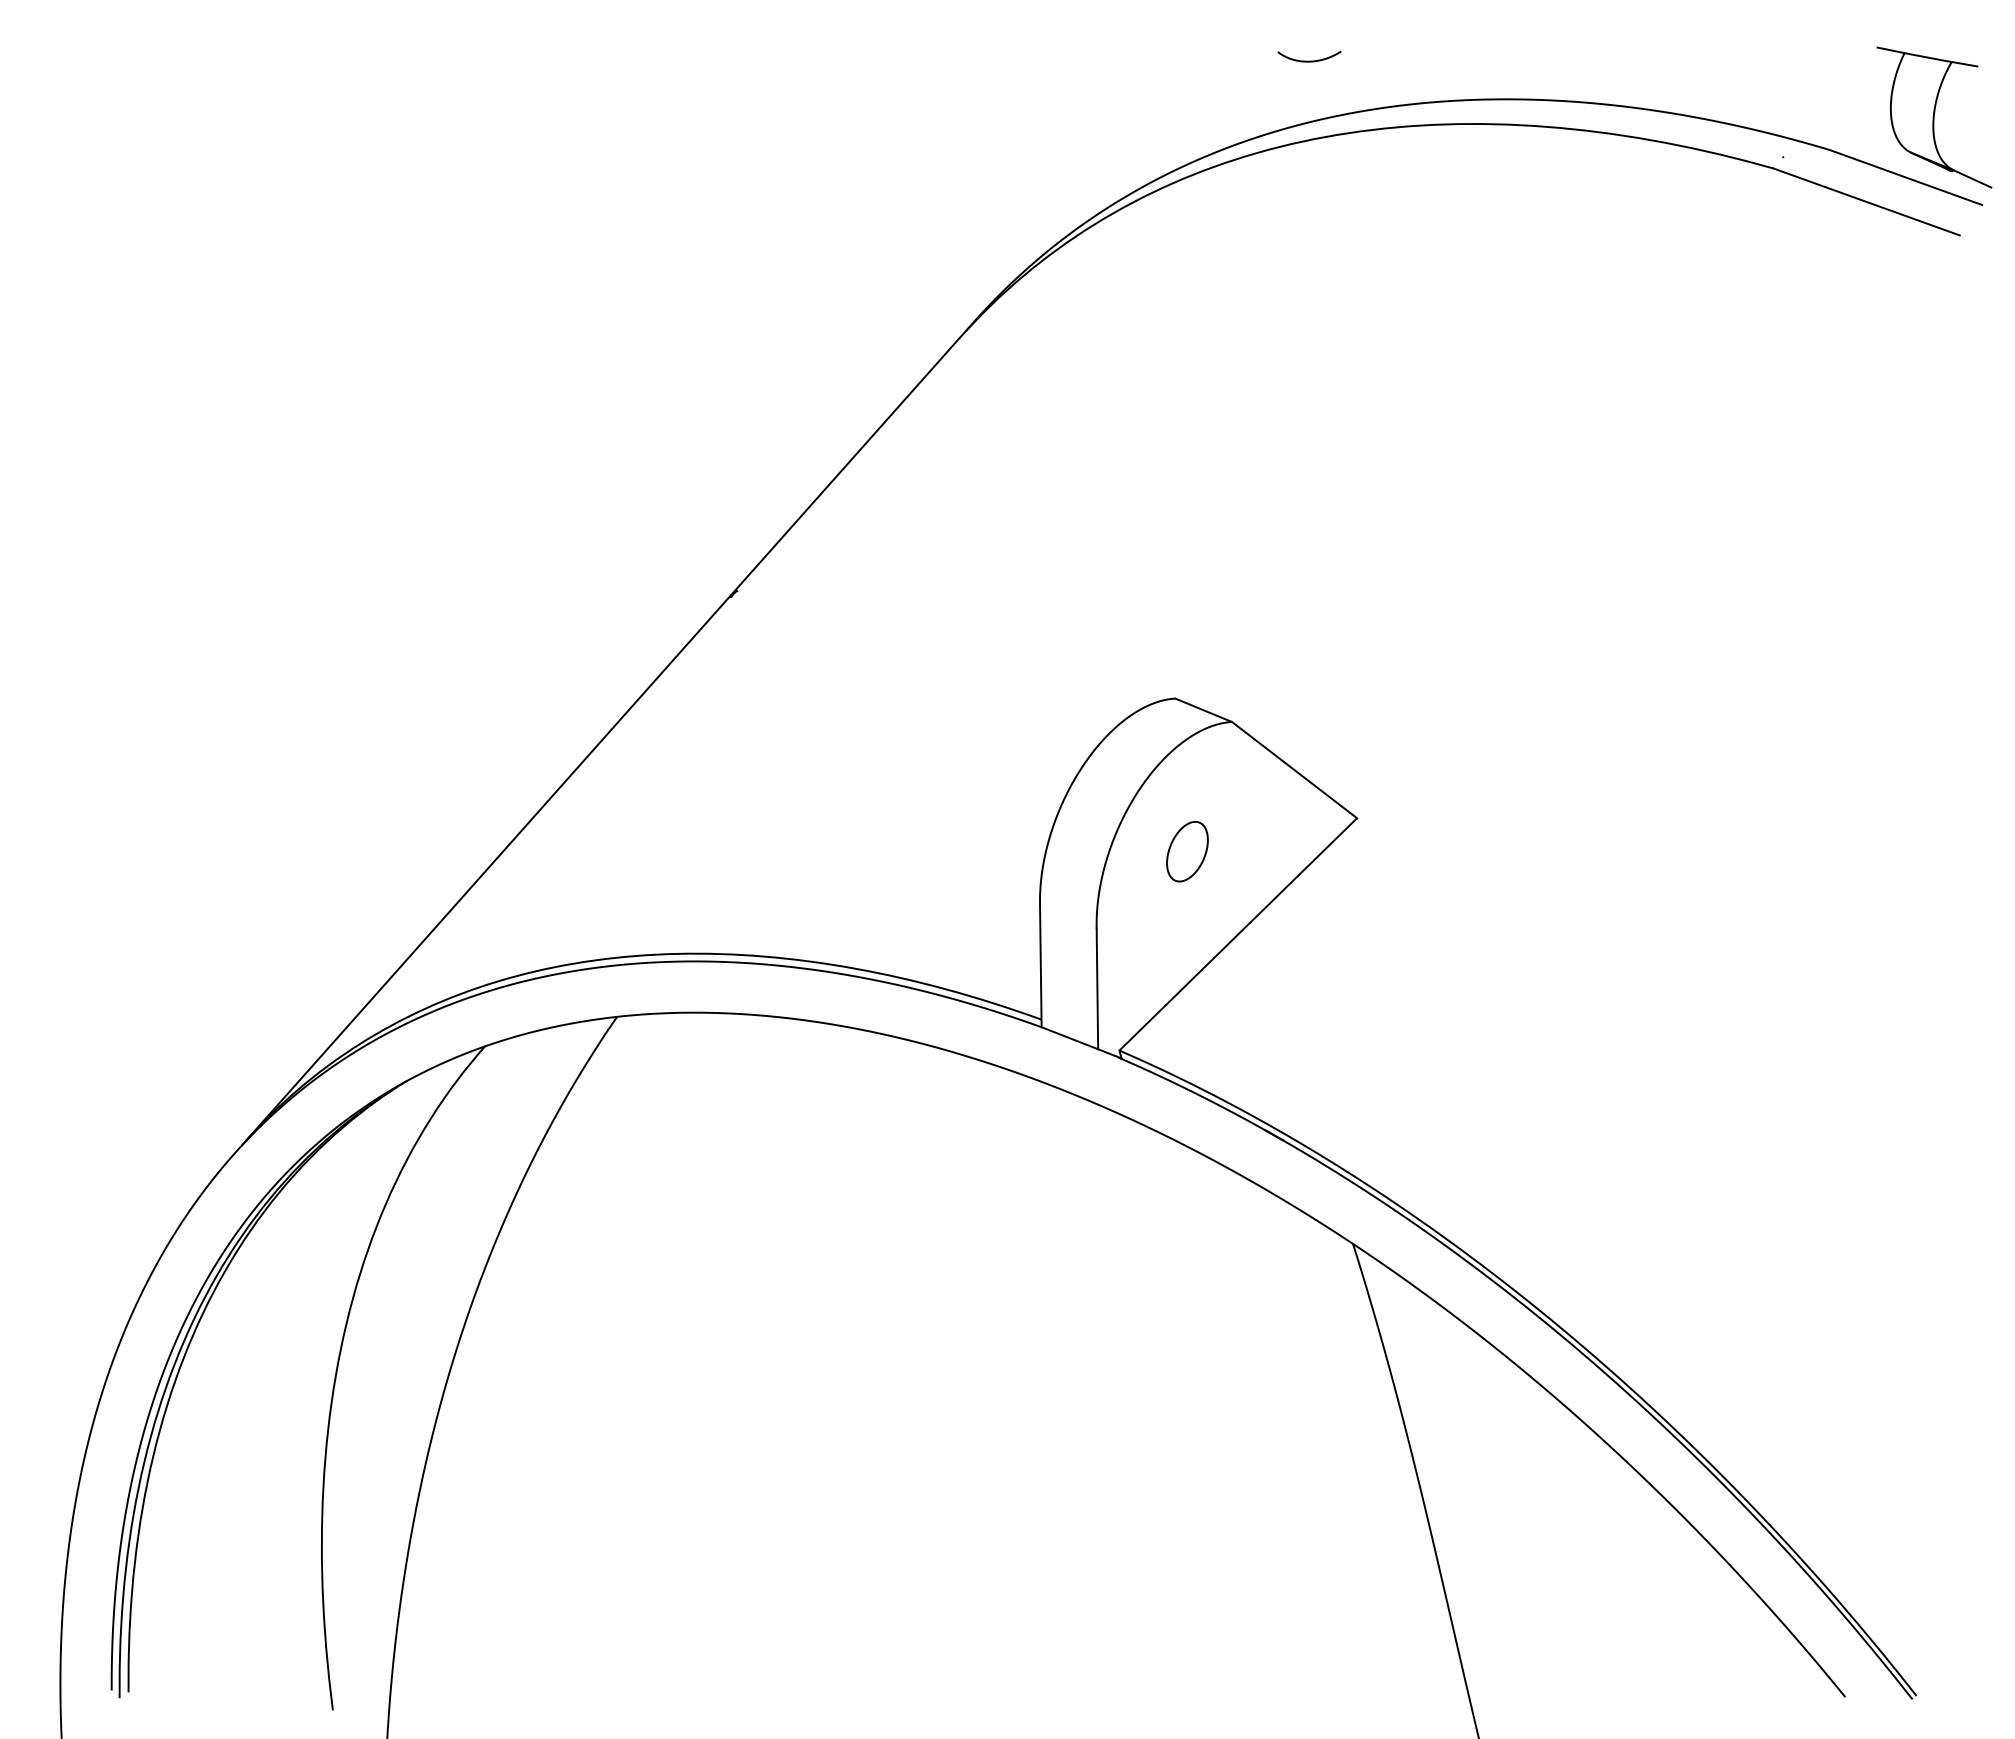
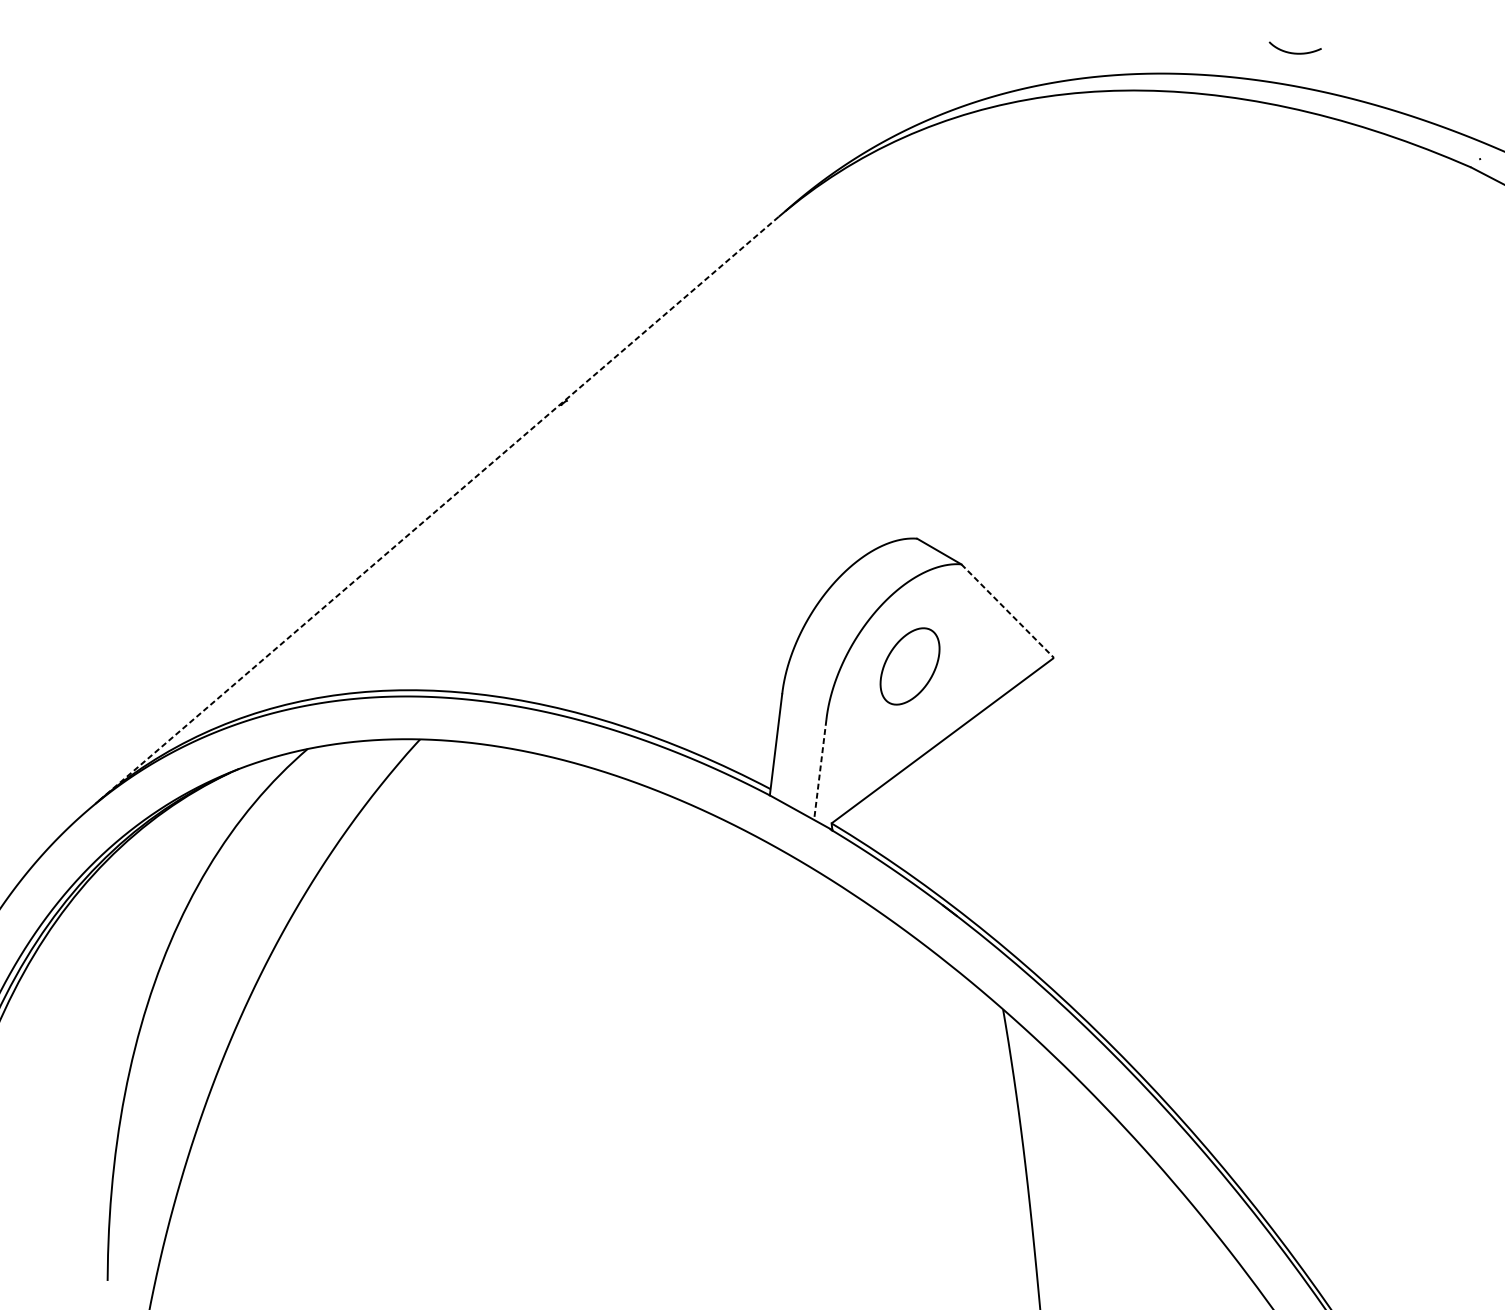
curve: (1309, 60) -> (1294, 52), moved
line: (602, 740) -> (438, 509), solid -> dashed
line: (1294, 770) -> (1007, 611), solid -> dashed
part: (1187, 851) -> (910, 666), size x1.6
line: (1097, 989) -> (820, 770), solid -> dashed

